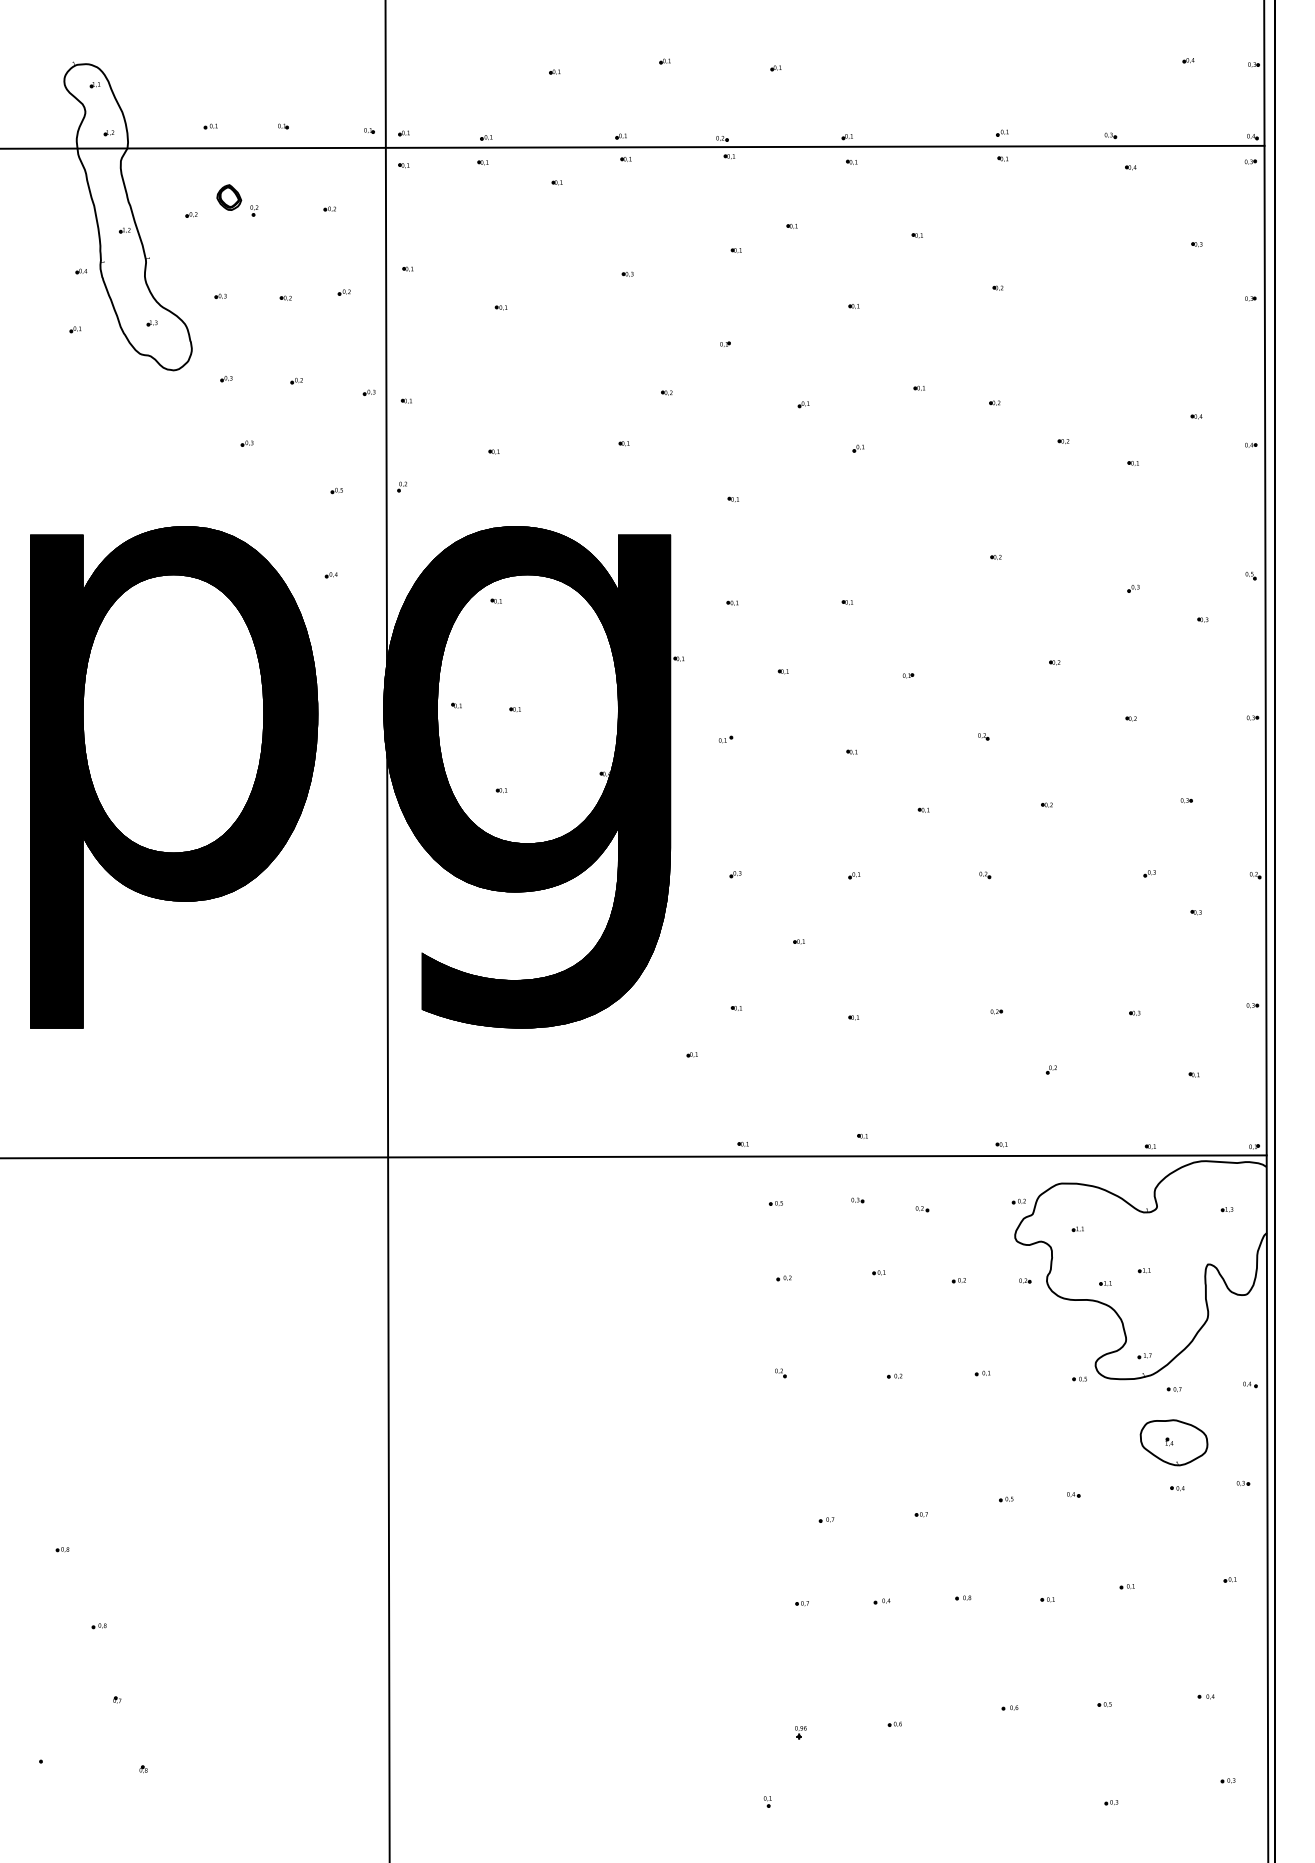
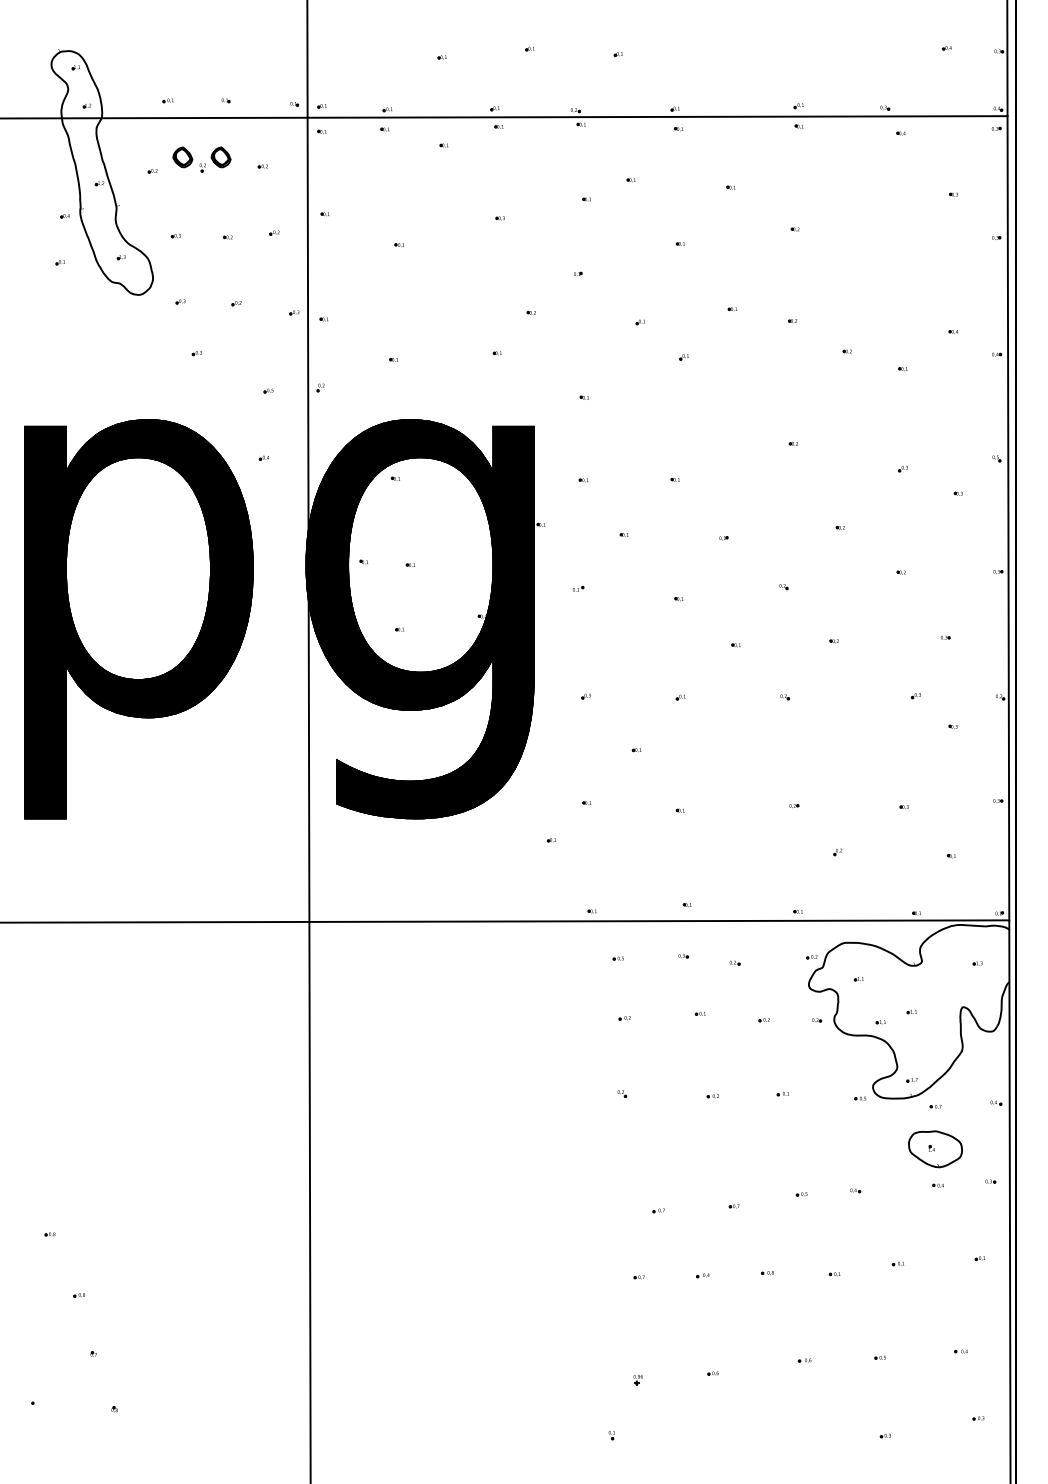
part: (277, 197) -> (221, 157), added

